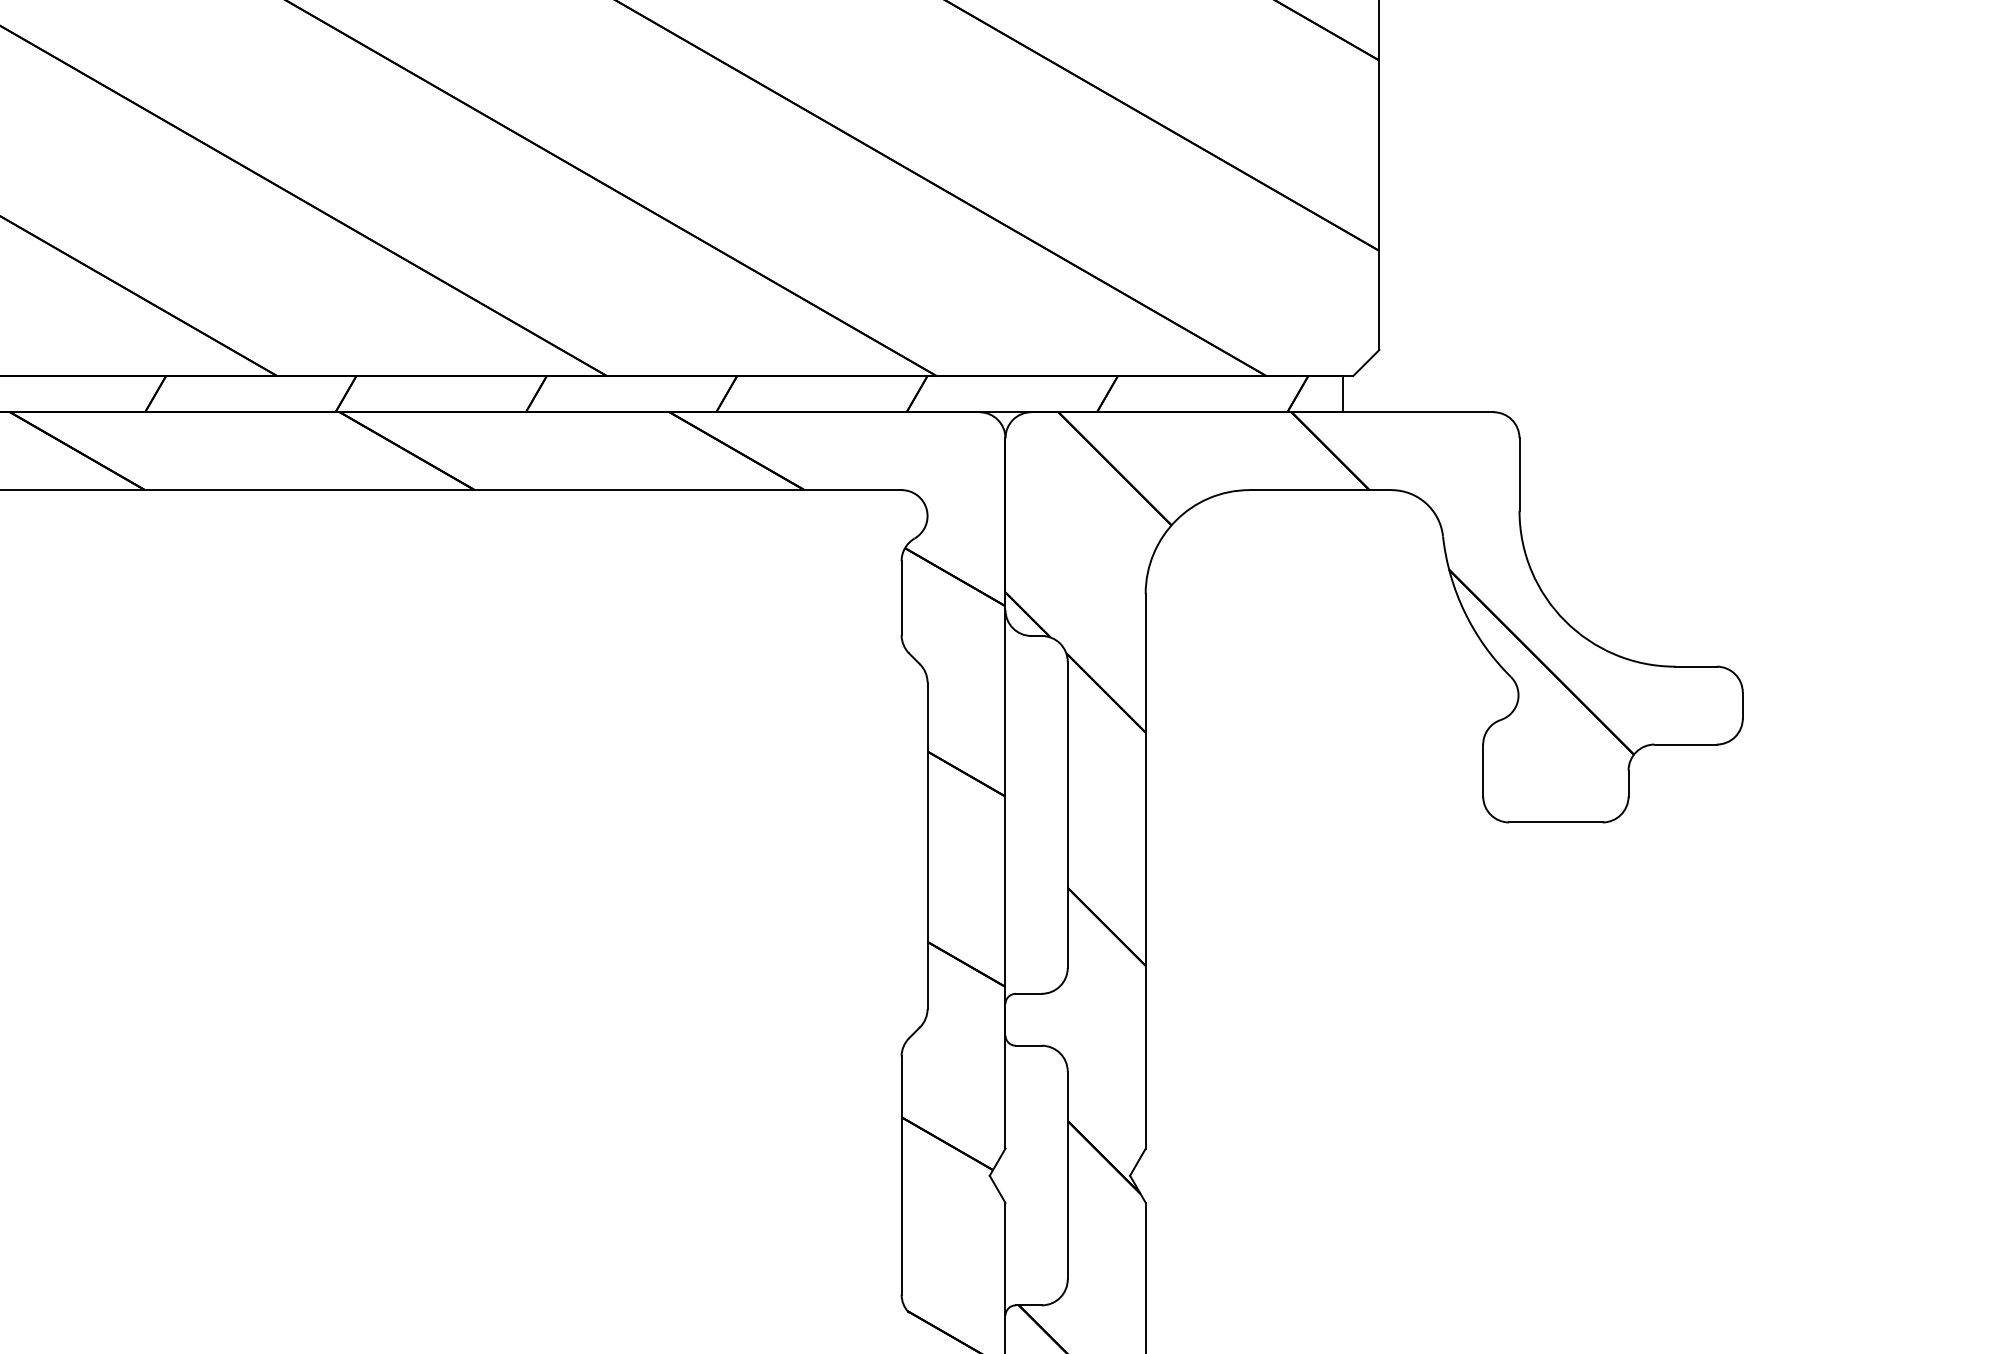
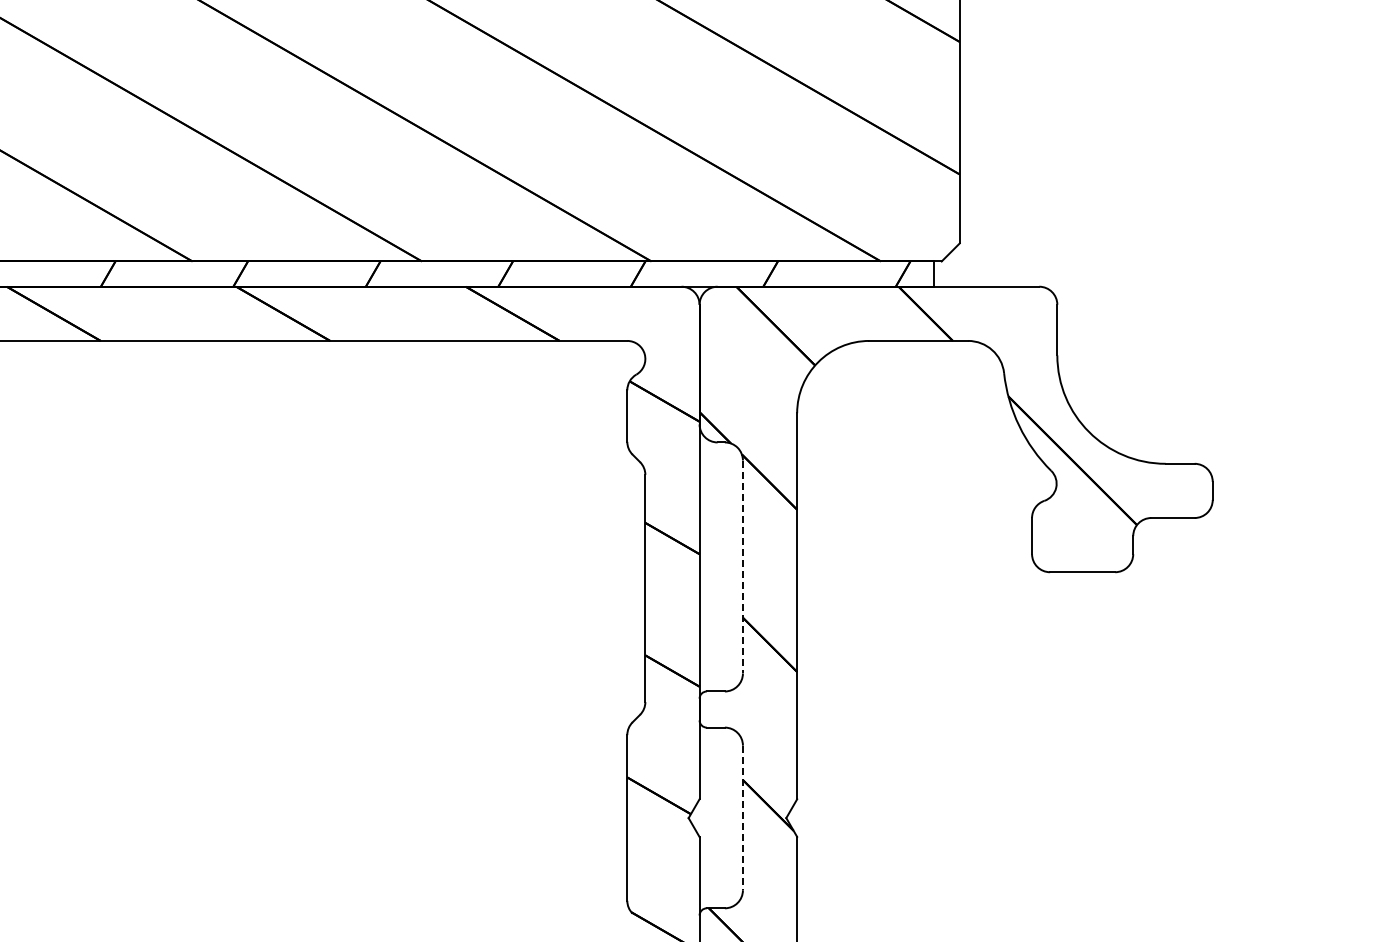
line: (1067, 815) -> (742, 567), solid -> dashed
line: (1067, 1176) -> (742, 818), solid -> dashed

